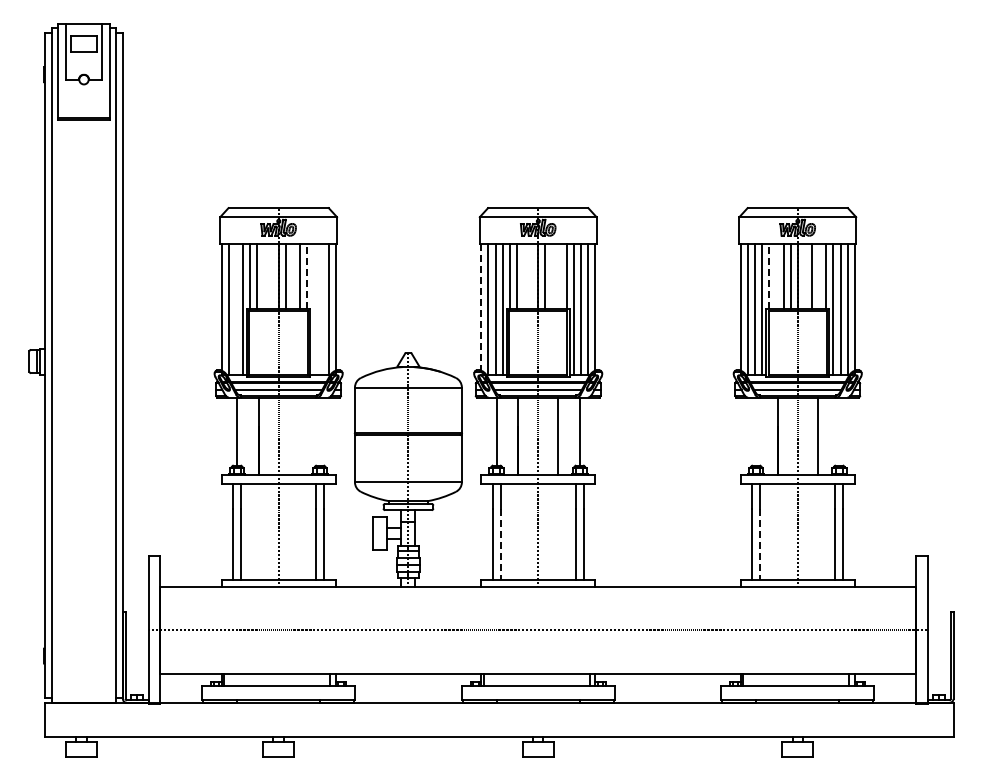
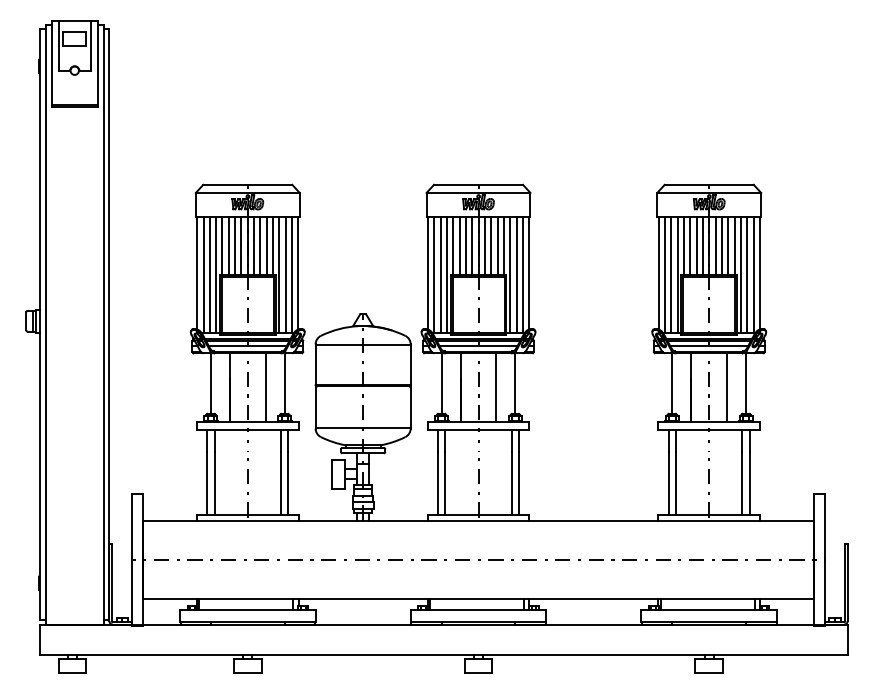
line: (264, 276) -> (235, 245), added
line: (271, 276) -> (241, 245), added
line: (292, 276) -> (260, 245), added
line: (307, 276) -> (273, 245), dashed -> solid
line: (523, 276) -> (465, 245), added
line: (531, 276) -> (472, 245), added
line: (552, 276) -> (491, 245), added
line: (559, 276) -> (497, 245), added
line: (769, 276) -> (684, 245), dashed -> solid
line: (776, 276) -> (690, 245), added
line: (804, 276) -> (715, 245), added
line: (819, 276) -> (728, 245), added
line: (235, 309) -> (209, 274), added
line: (314, 309) -> (279, 274), added
line: (321, 309) -> (285, 274), added
line: (481, 310) -> (428, 275), dashed -> solid
line: (320, 431) -> (284, 383), added
line: (756, 431) -> (672, 383), added
line: (839, 431) -> (746, 383), added
line: (298, 436) -> (265, 387), added
line: (500, 544) -> (445, 483), dashed -> solid
line: (760, 544) -> (676, 483), dashed -> solid

